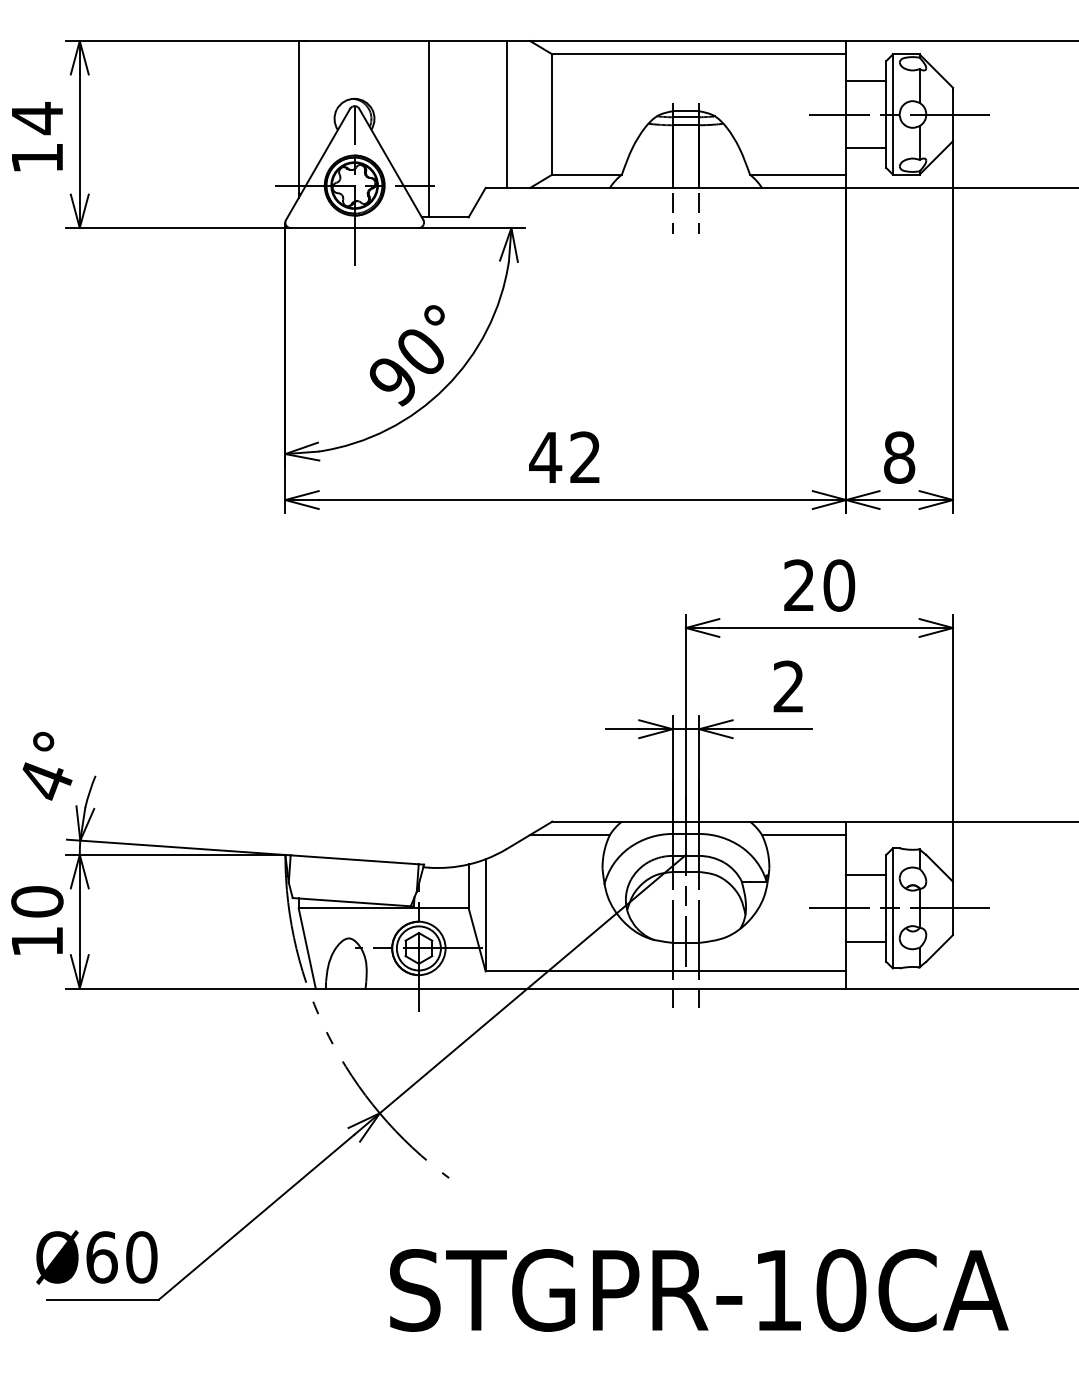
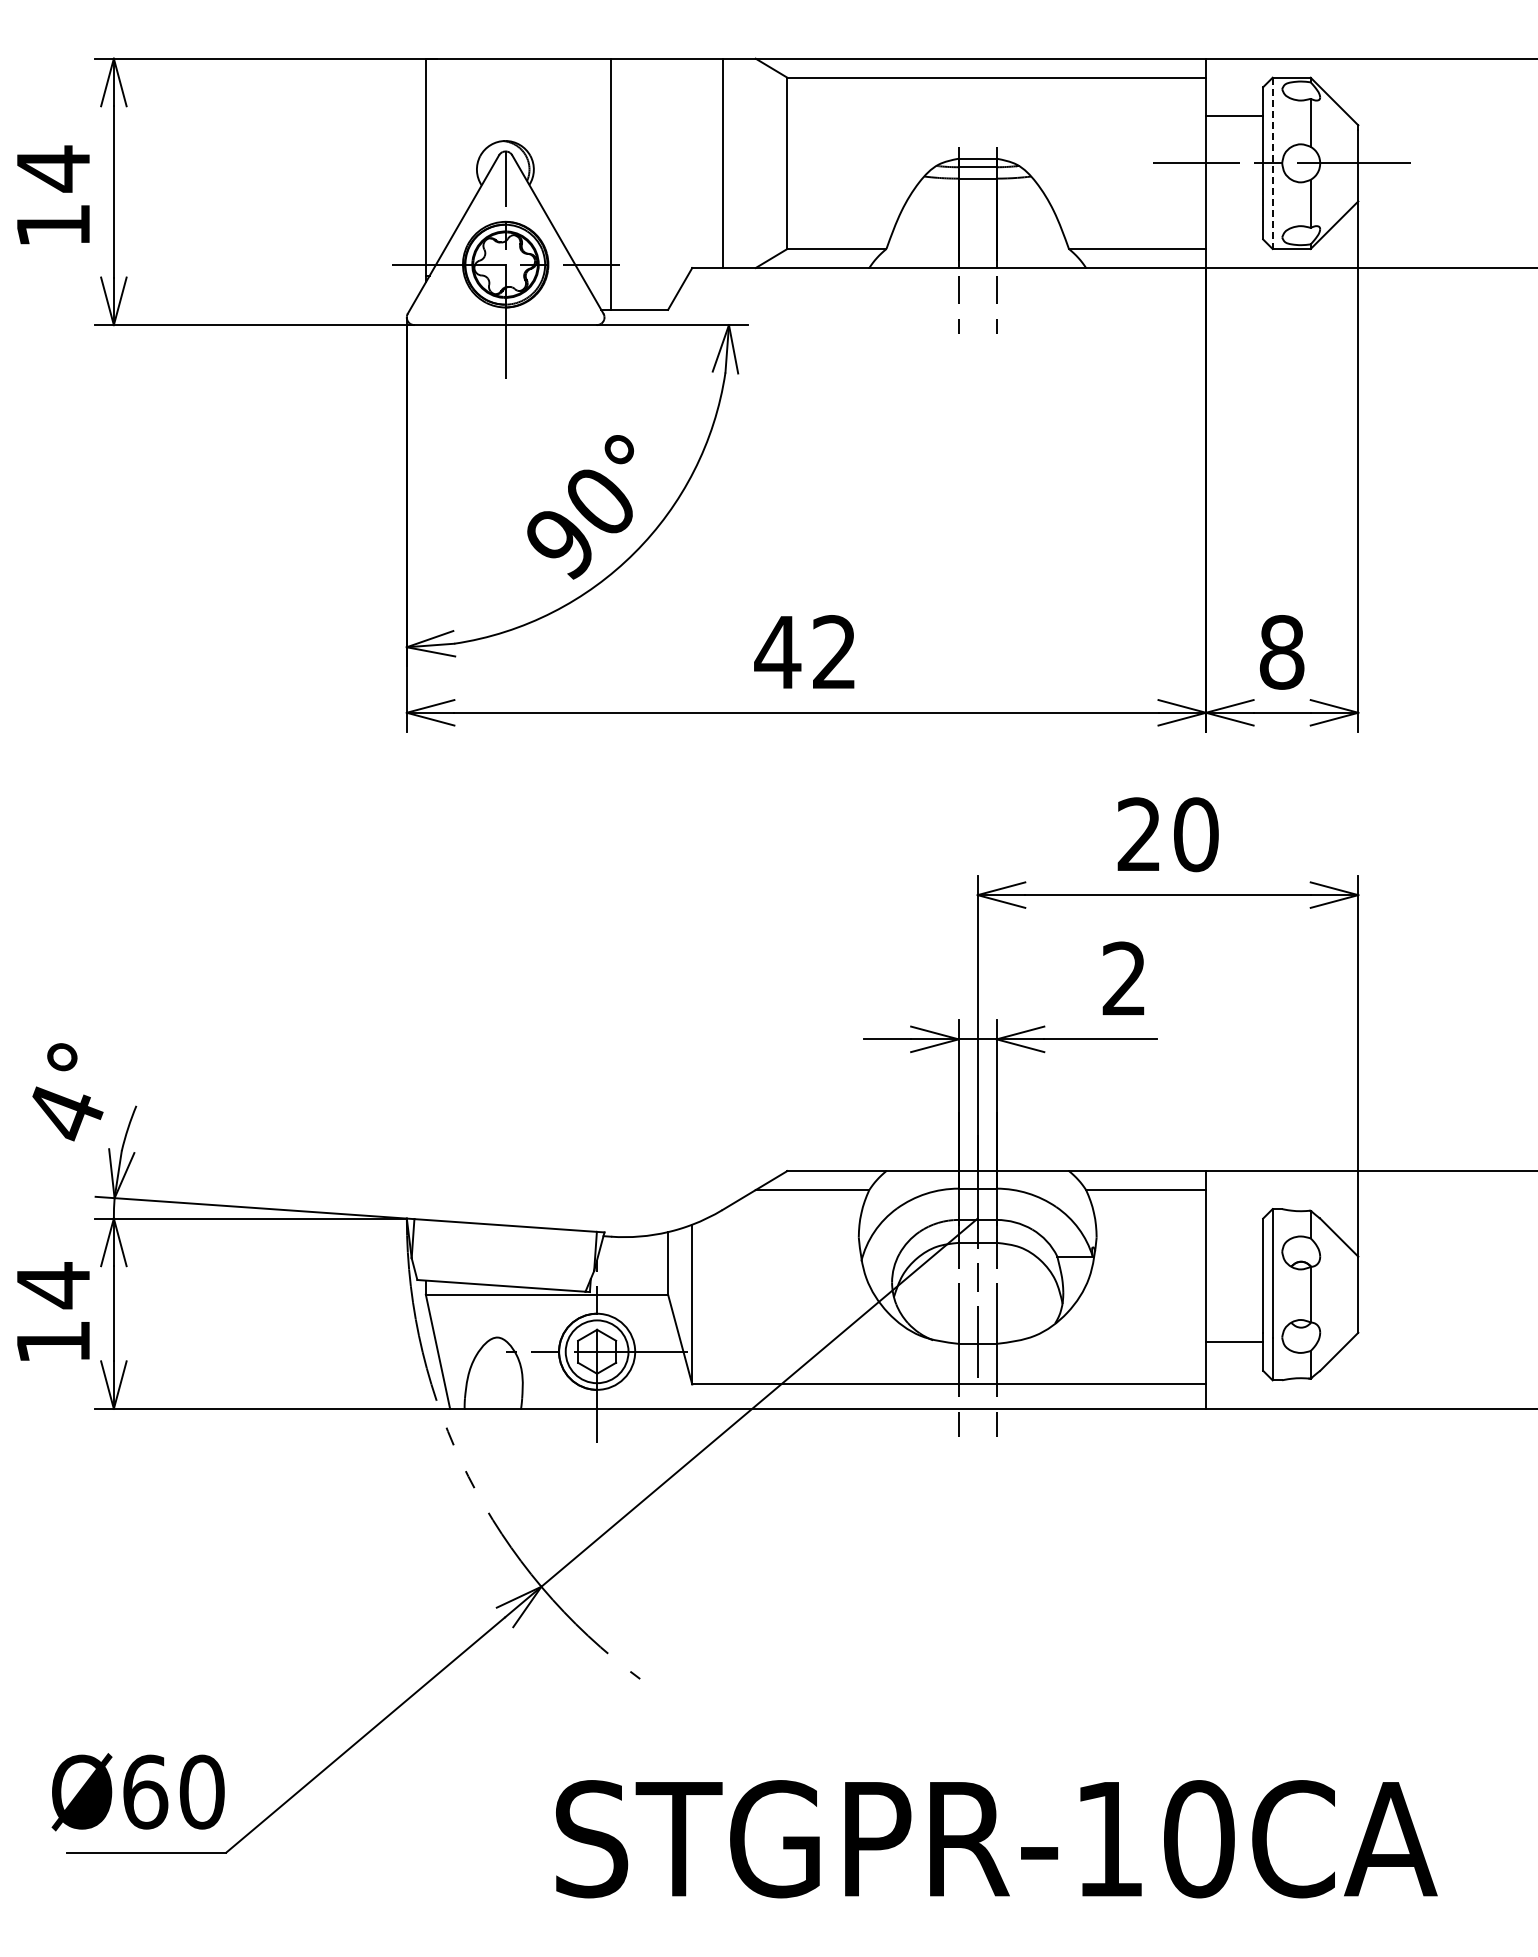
line: (892, 114) -> (1272, 163), solid -> dashed
line: (866, 147) -> (1234, 210), removed
line: (866, 875) -> (1234, 1247), removed
text: (37, 901) -> (53, 1285), 10 -> 14
line: (899, 908) -> (1281, 1294), removed

